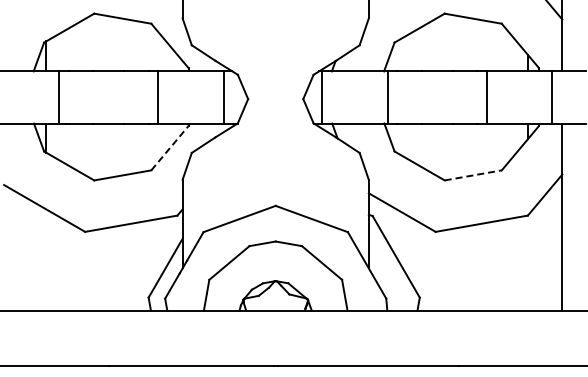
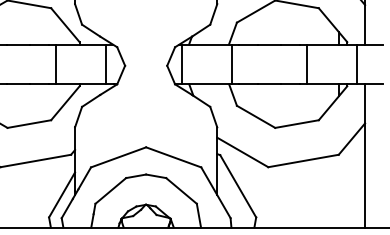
line: (169, 148) -> (65, 103), dashed -> solid
line: (473, 175) -> (297, 124), dashed -> solid

